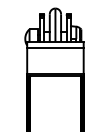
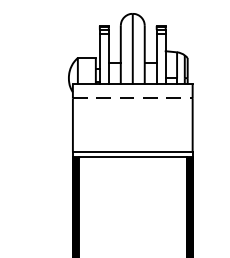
line: (55, 48) -> (132, 98), solid -> dashed

